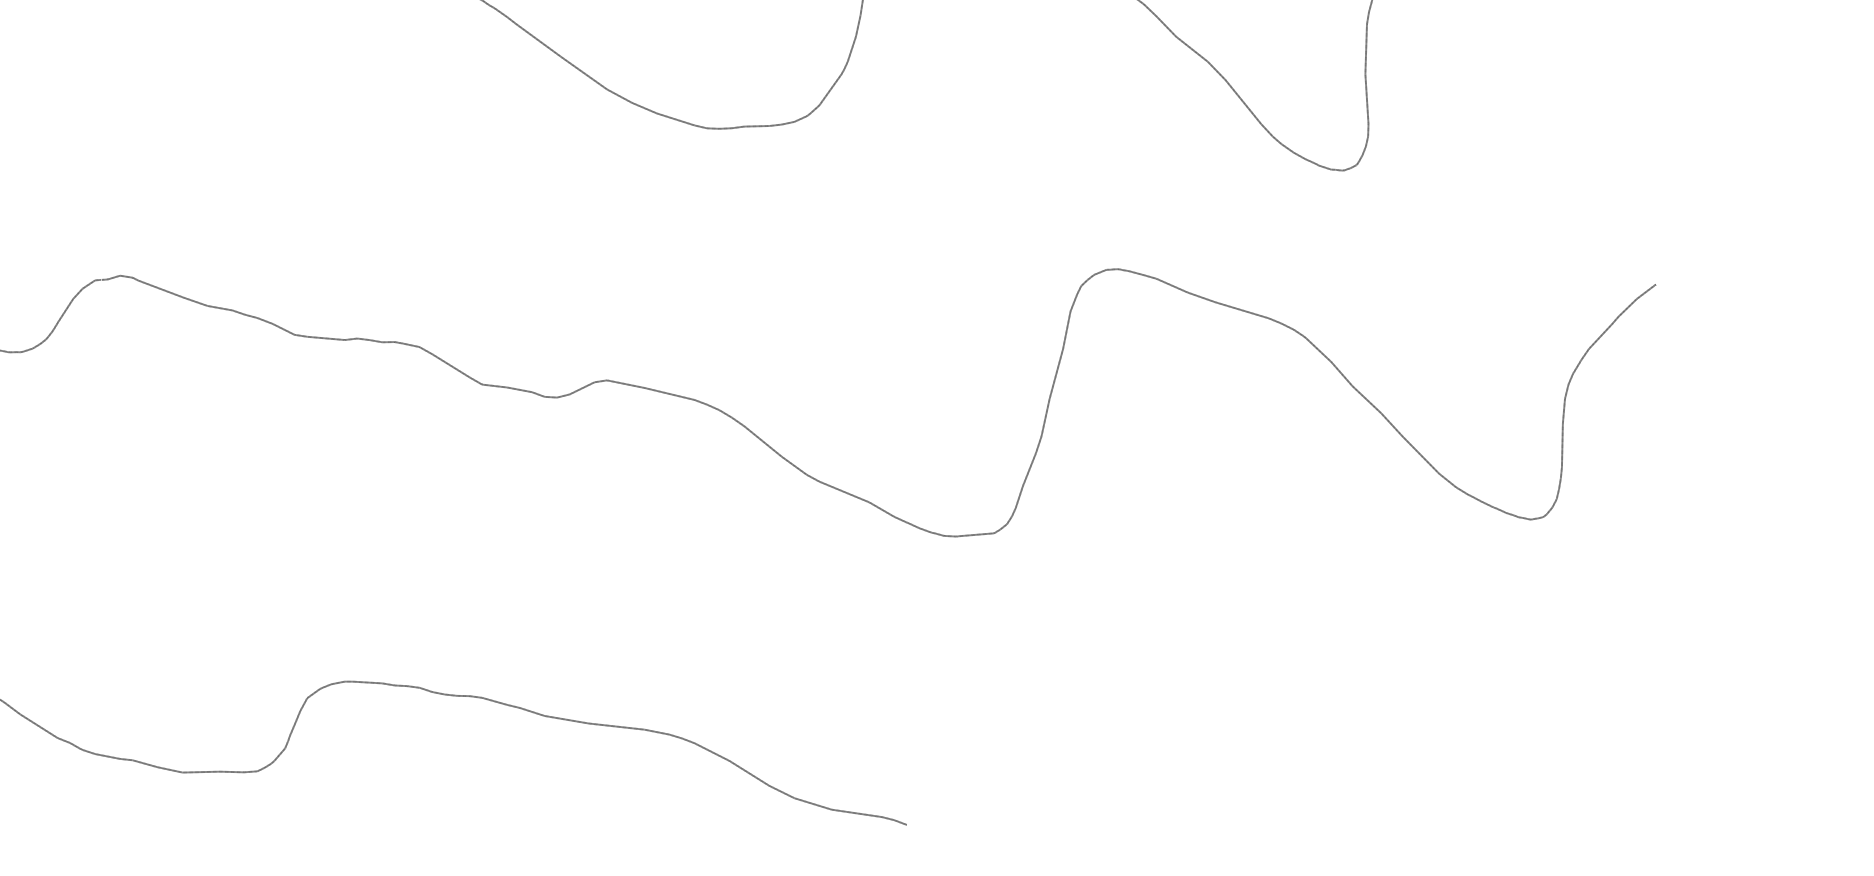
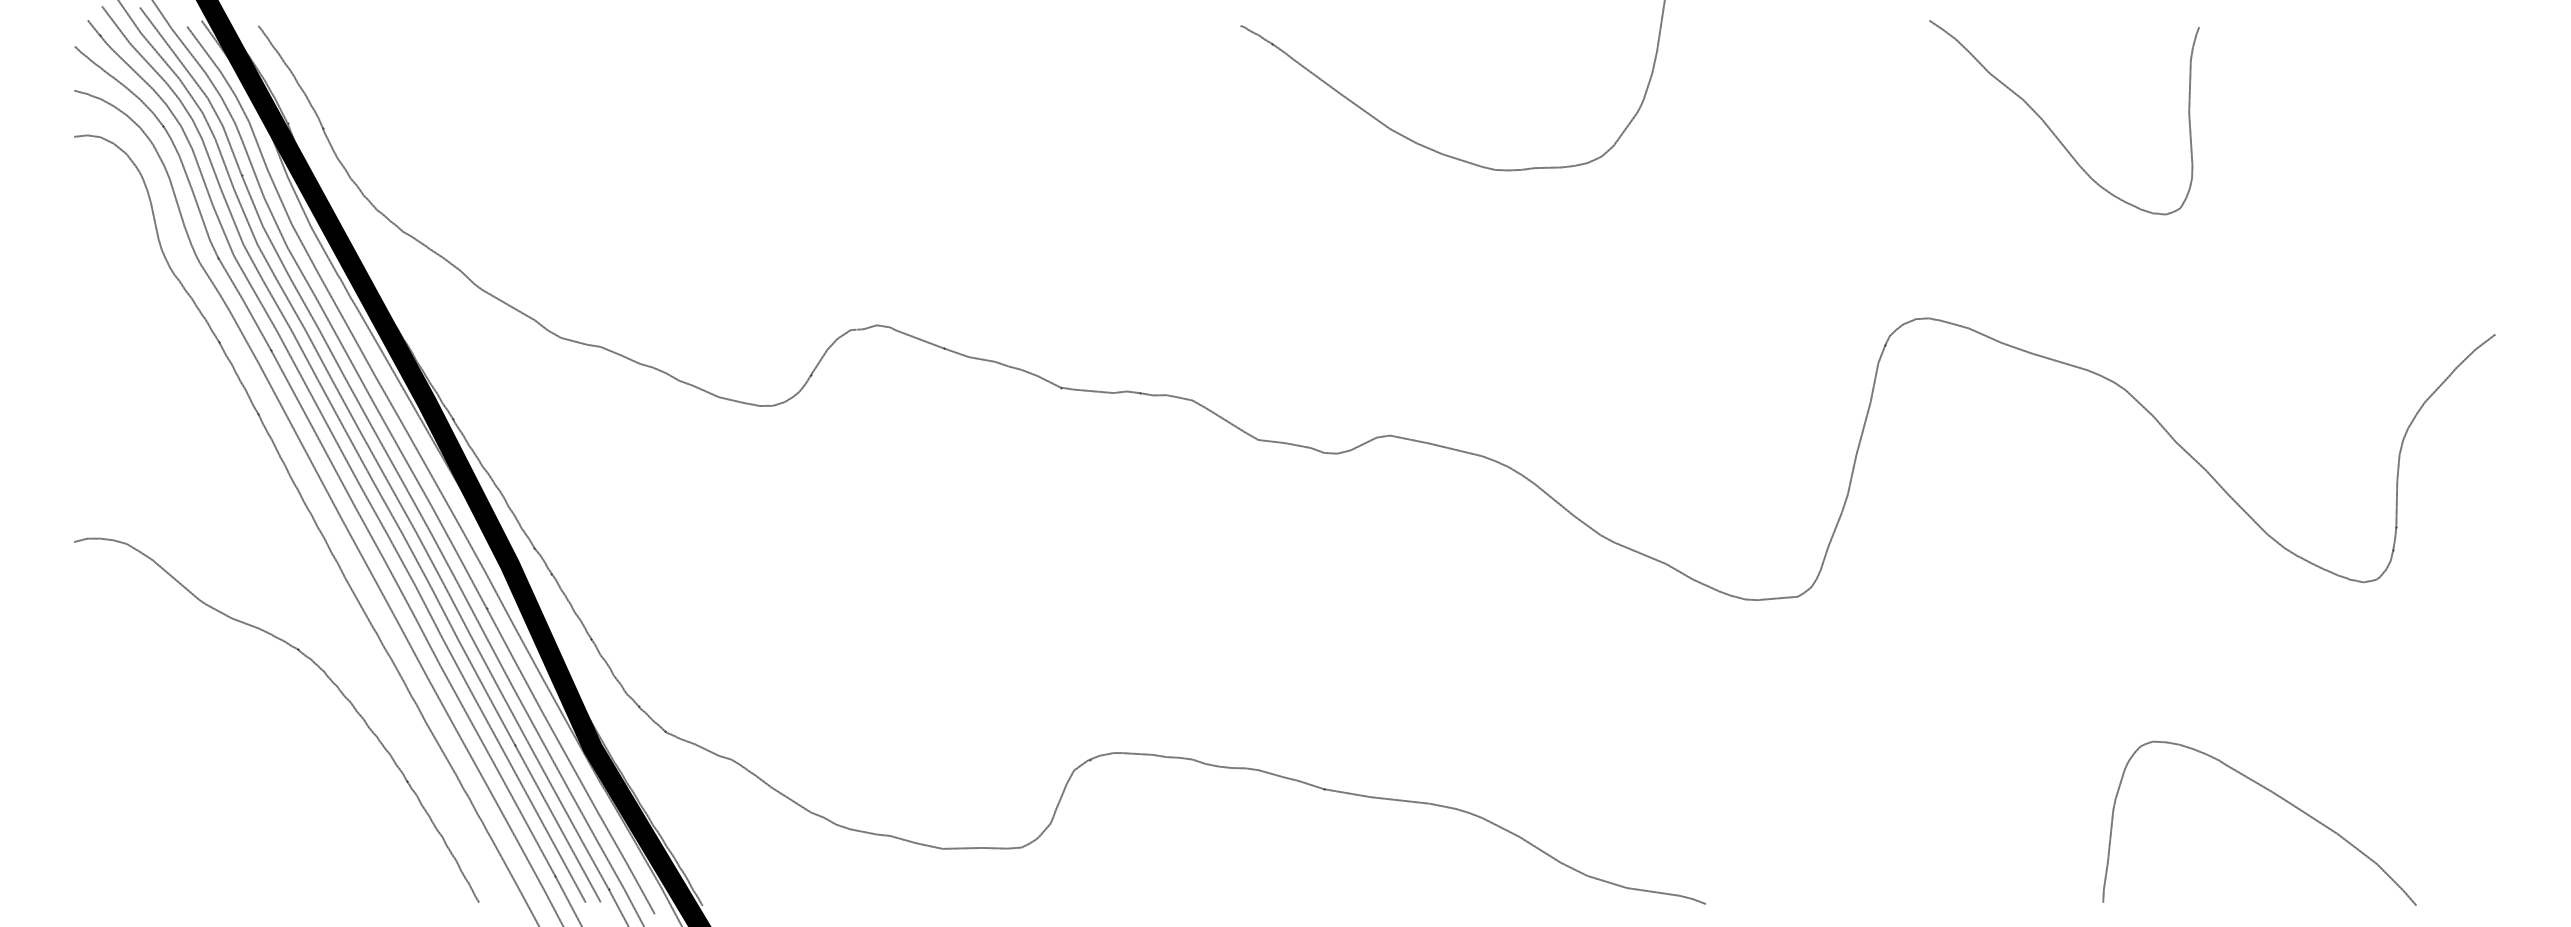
curve: (1447, 721) -> (2275, 795), added

